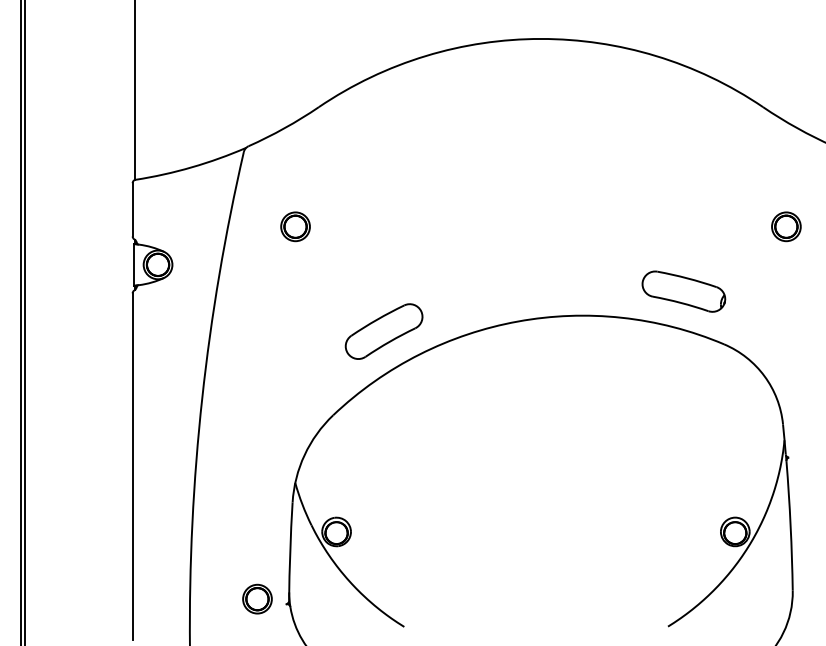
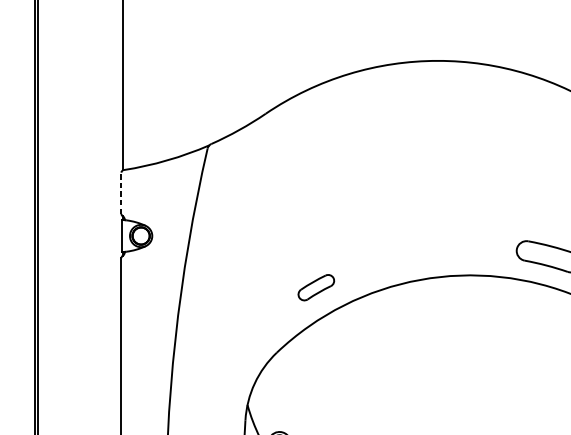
line: (132, 209) -> (121, 193), solid -> dashed
part: (295, 226) -> (247, 206), removed
part: (383, 331) -> (315, 287), size x0.6

